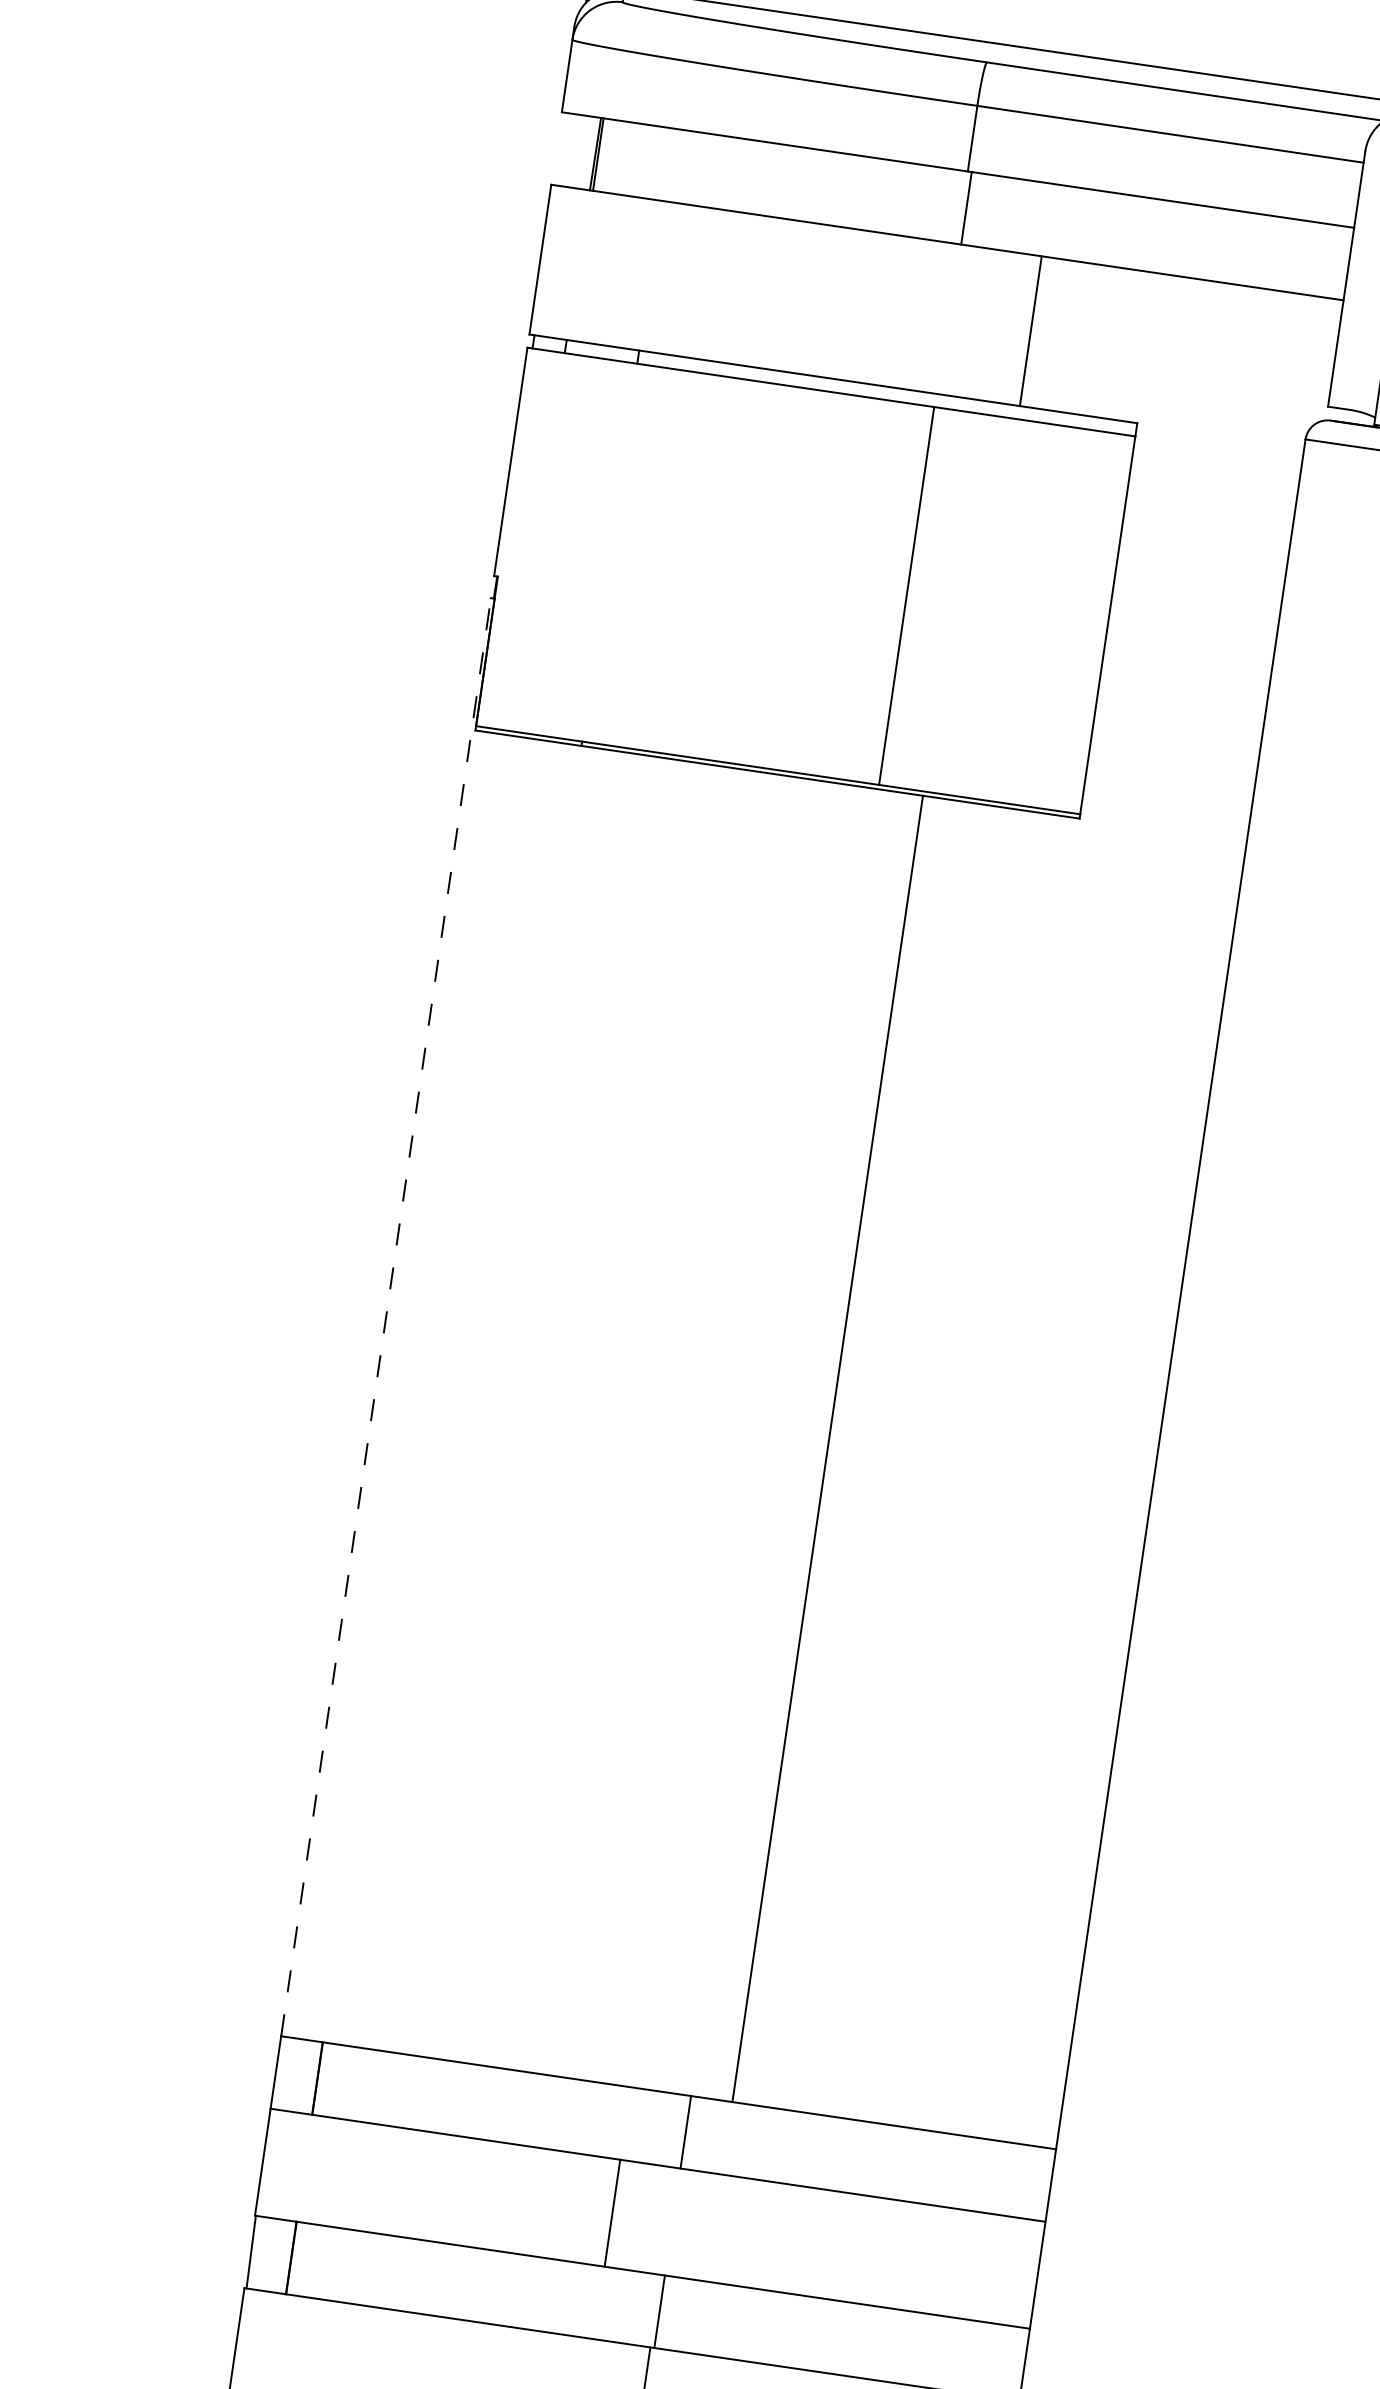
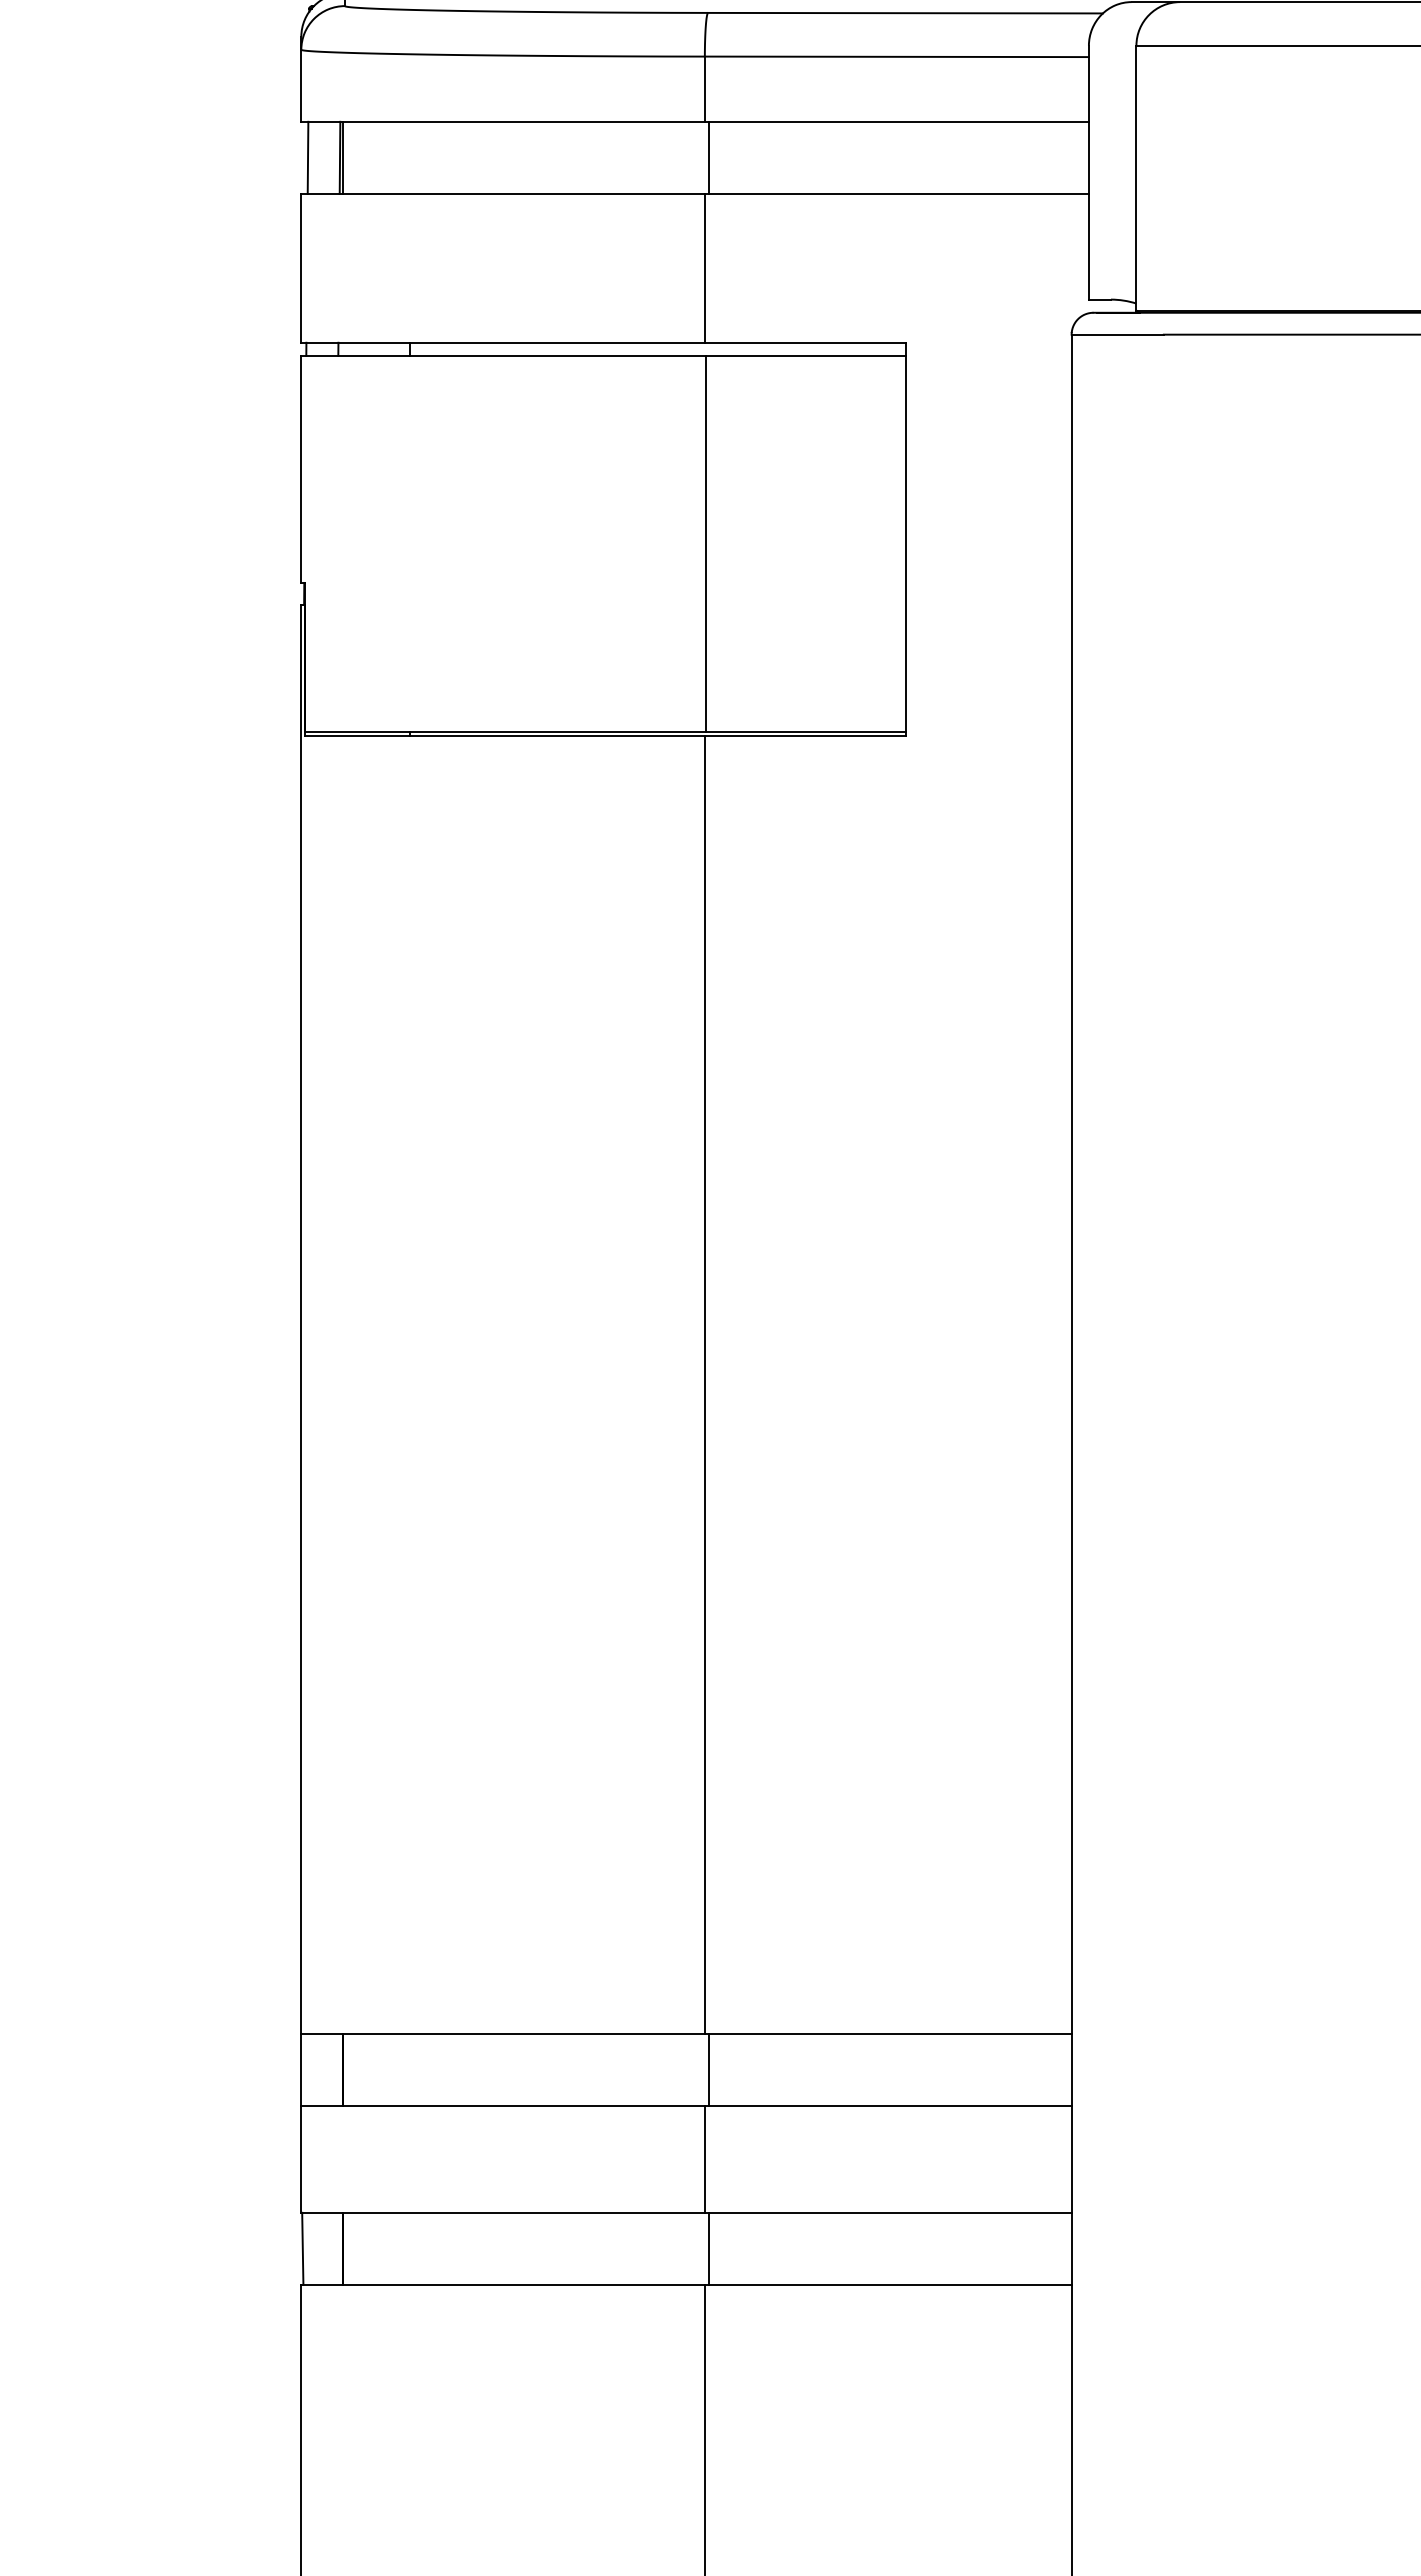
line: (562, 149) -> (307, 157), added
line: (1030, 330) -> (704, 267), moved
line: (386, 1317) -> (301, 1319), dashed -> solid
line: (827, 1448) -> (704, 1384), moved
line: (612, 2213) -> (704, 2159), moved

